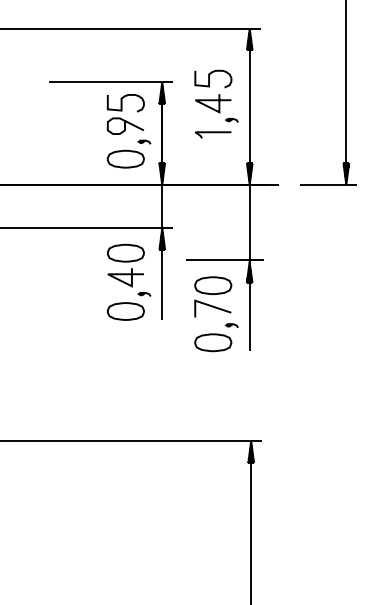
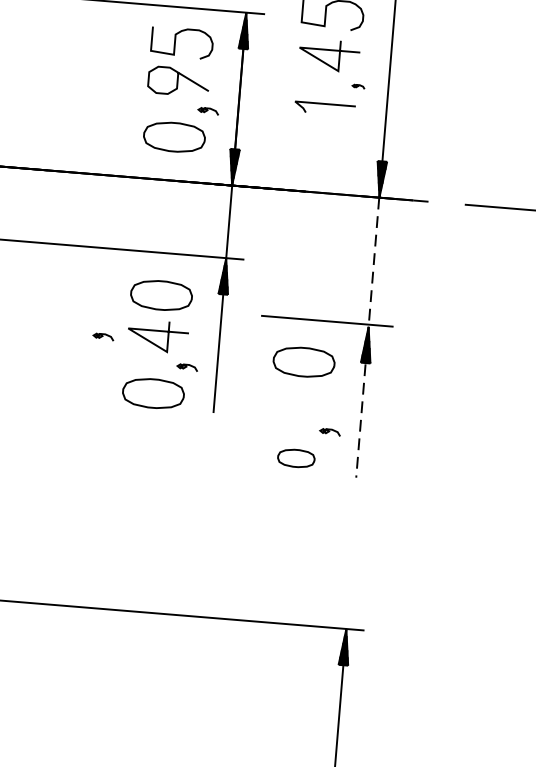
part: (231, 120) -> (357, 86), size x0.6
line: (249, 268) -> (367, 338), solid -> dashed
part: (93, 280) -> (103, 336), added
line: (212, 307) -> (299, 398), removed
part: (213, 342) -> (296, 457), size x0.6

